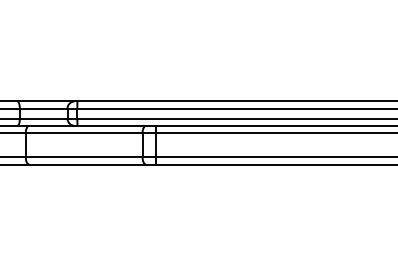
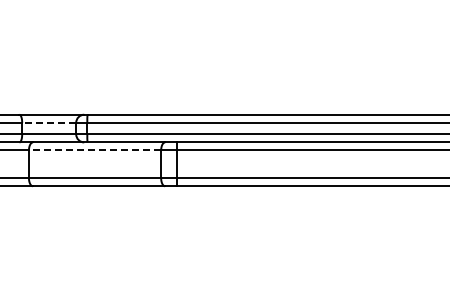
line: (43, 108) -> (49, 122), solid -> dashed
line: (83, 133) -> (94, 150), solid -> dashed

